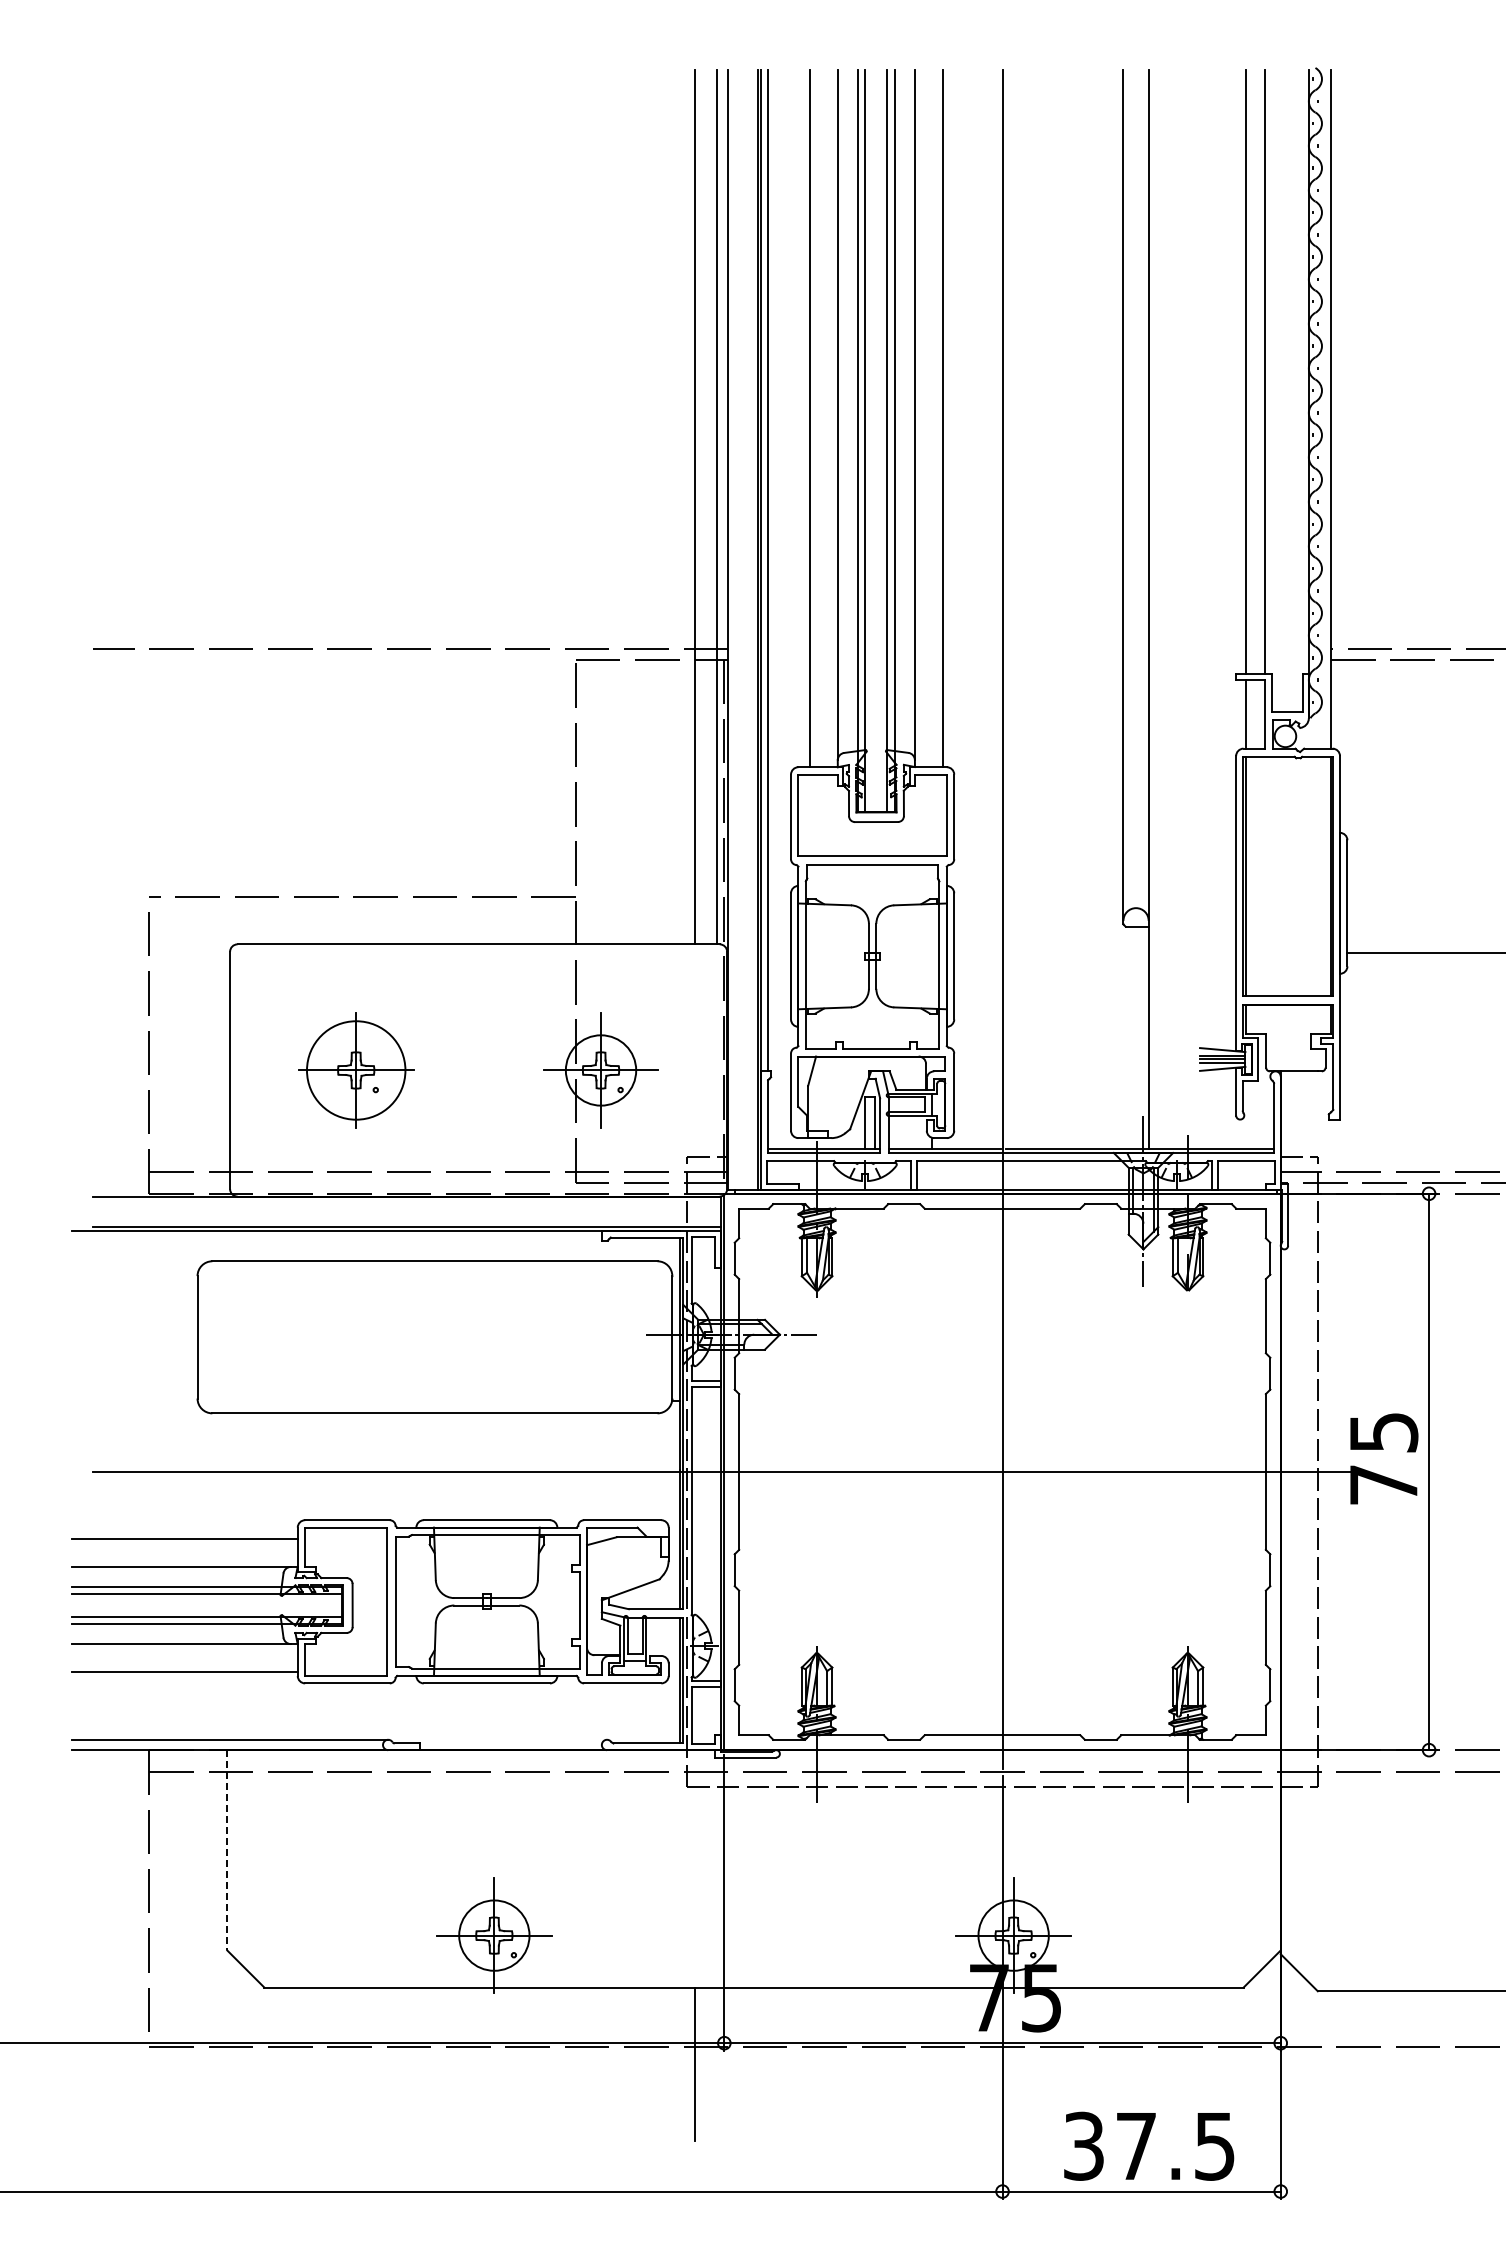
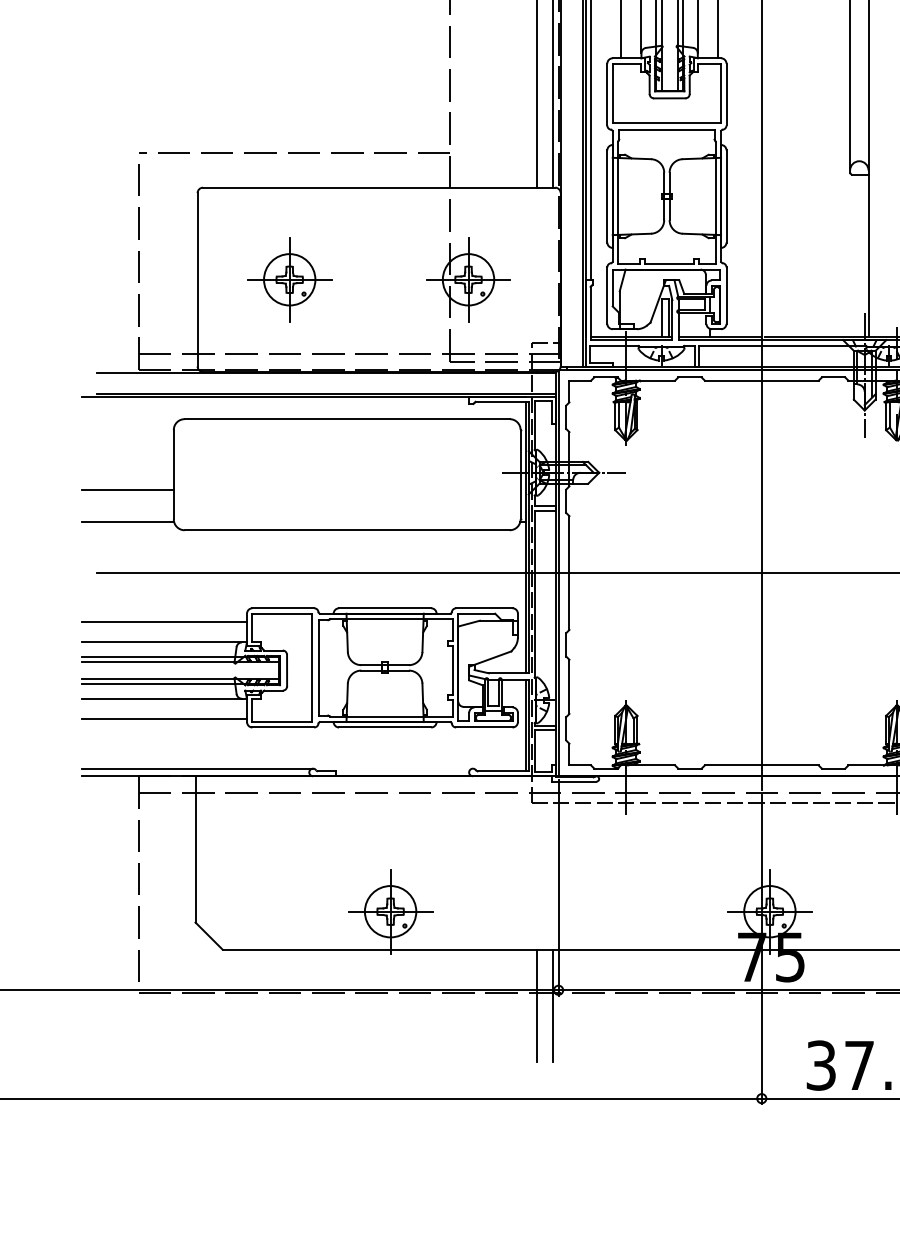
circle: (356, 1070) -> (289, 279), size x0.71
line: (134, 1358) -> (127, 490), added
line: (134, 1401) -> (127, 521), added
line: (227, 1850) -> (195, 849), dashed -> solid
line: (716, 2063) -> (552, 1005), added

